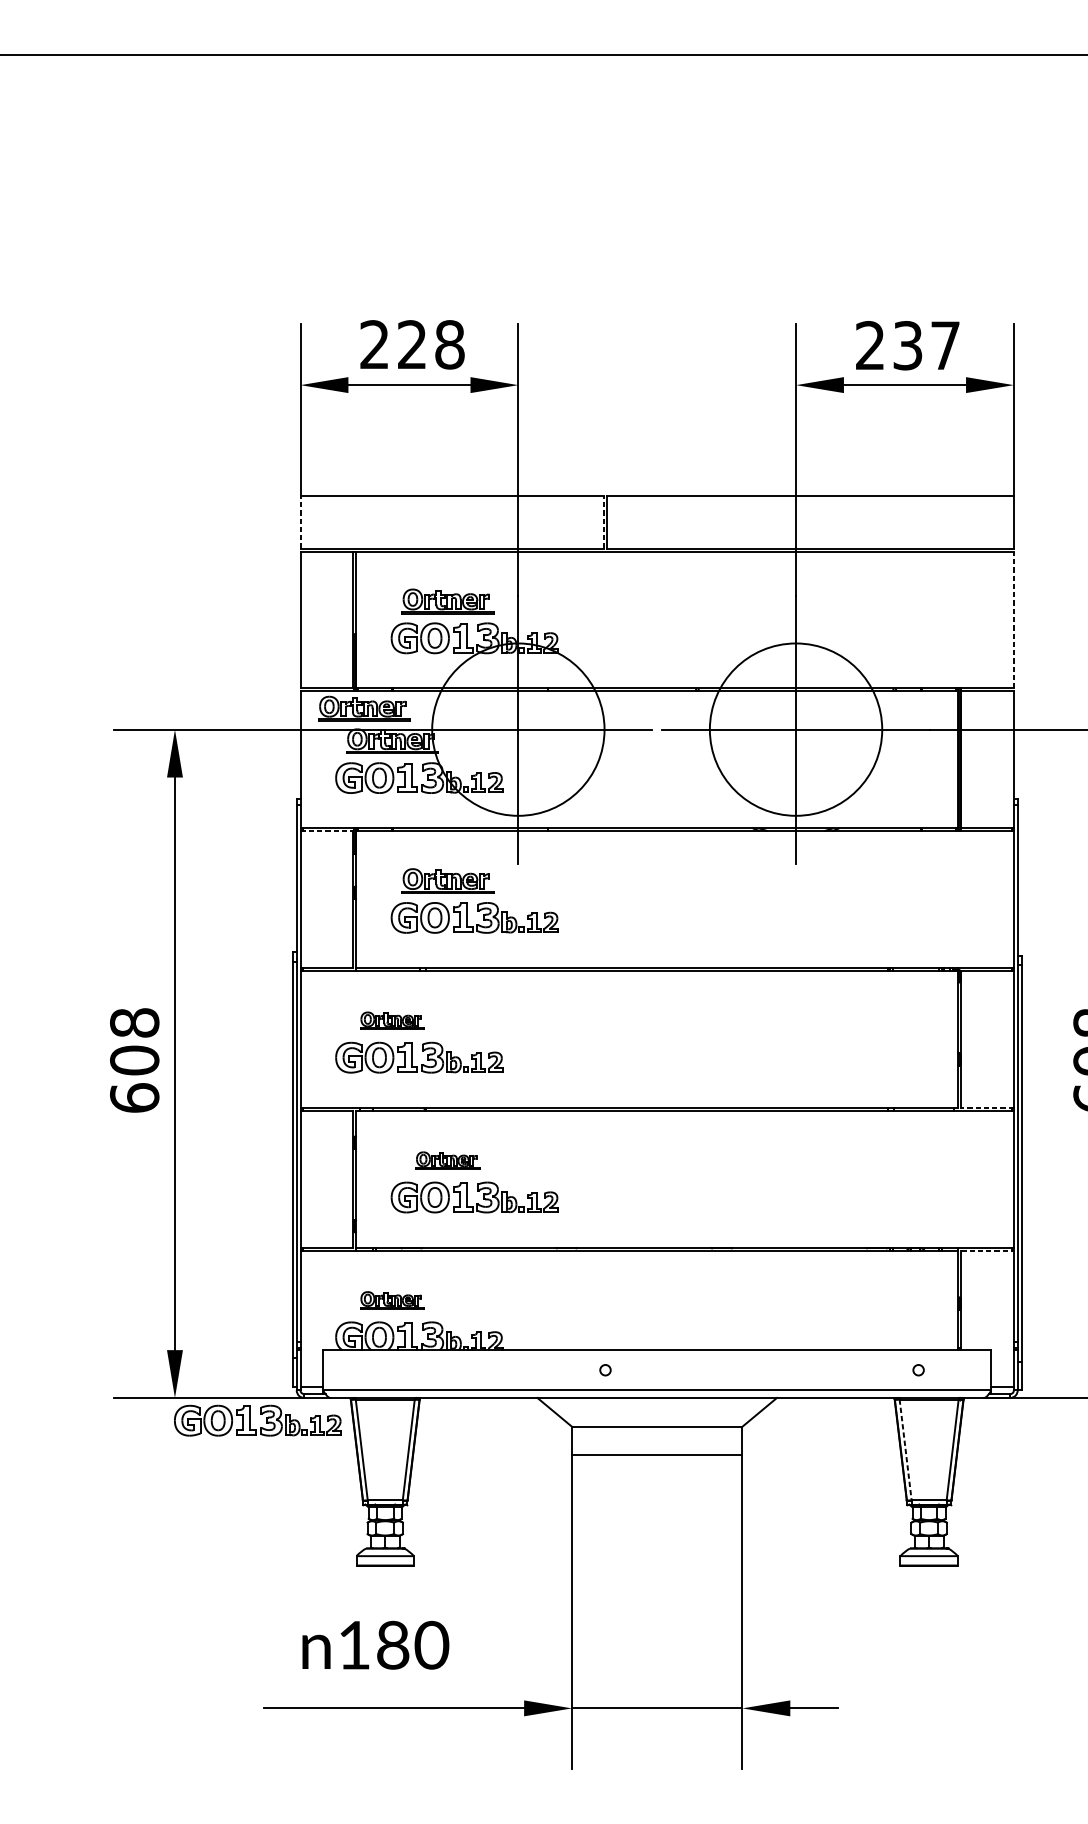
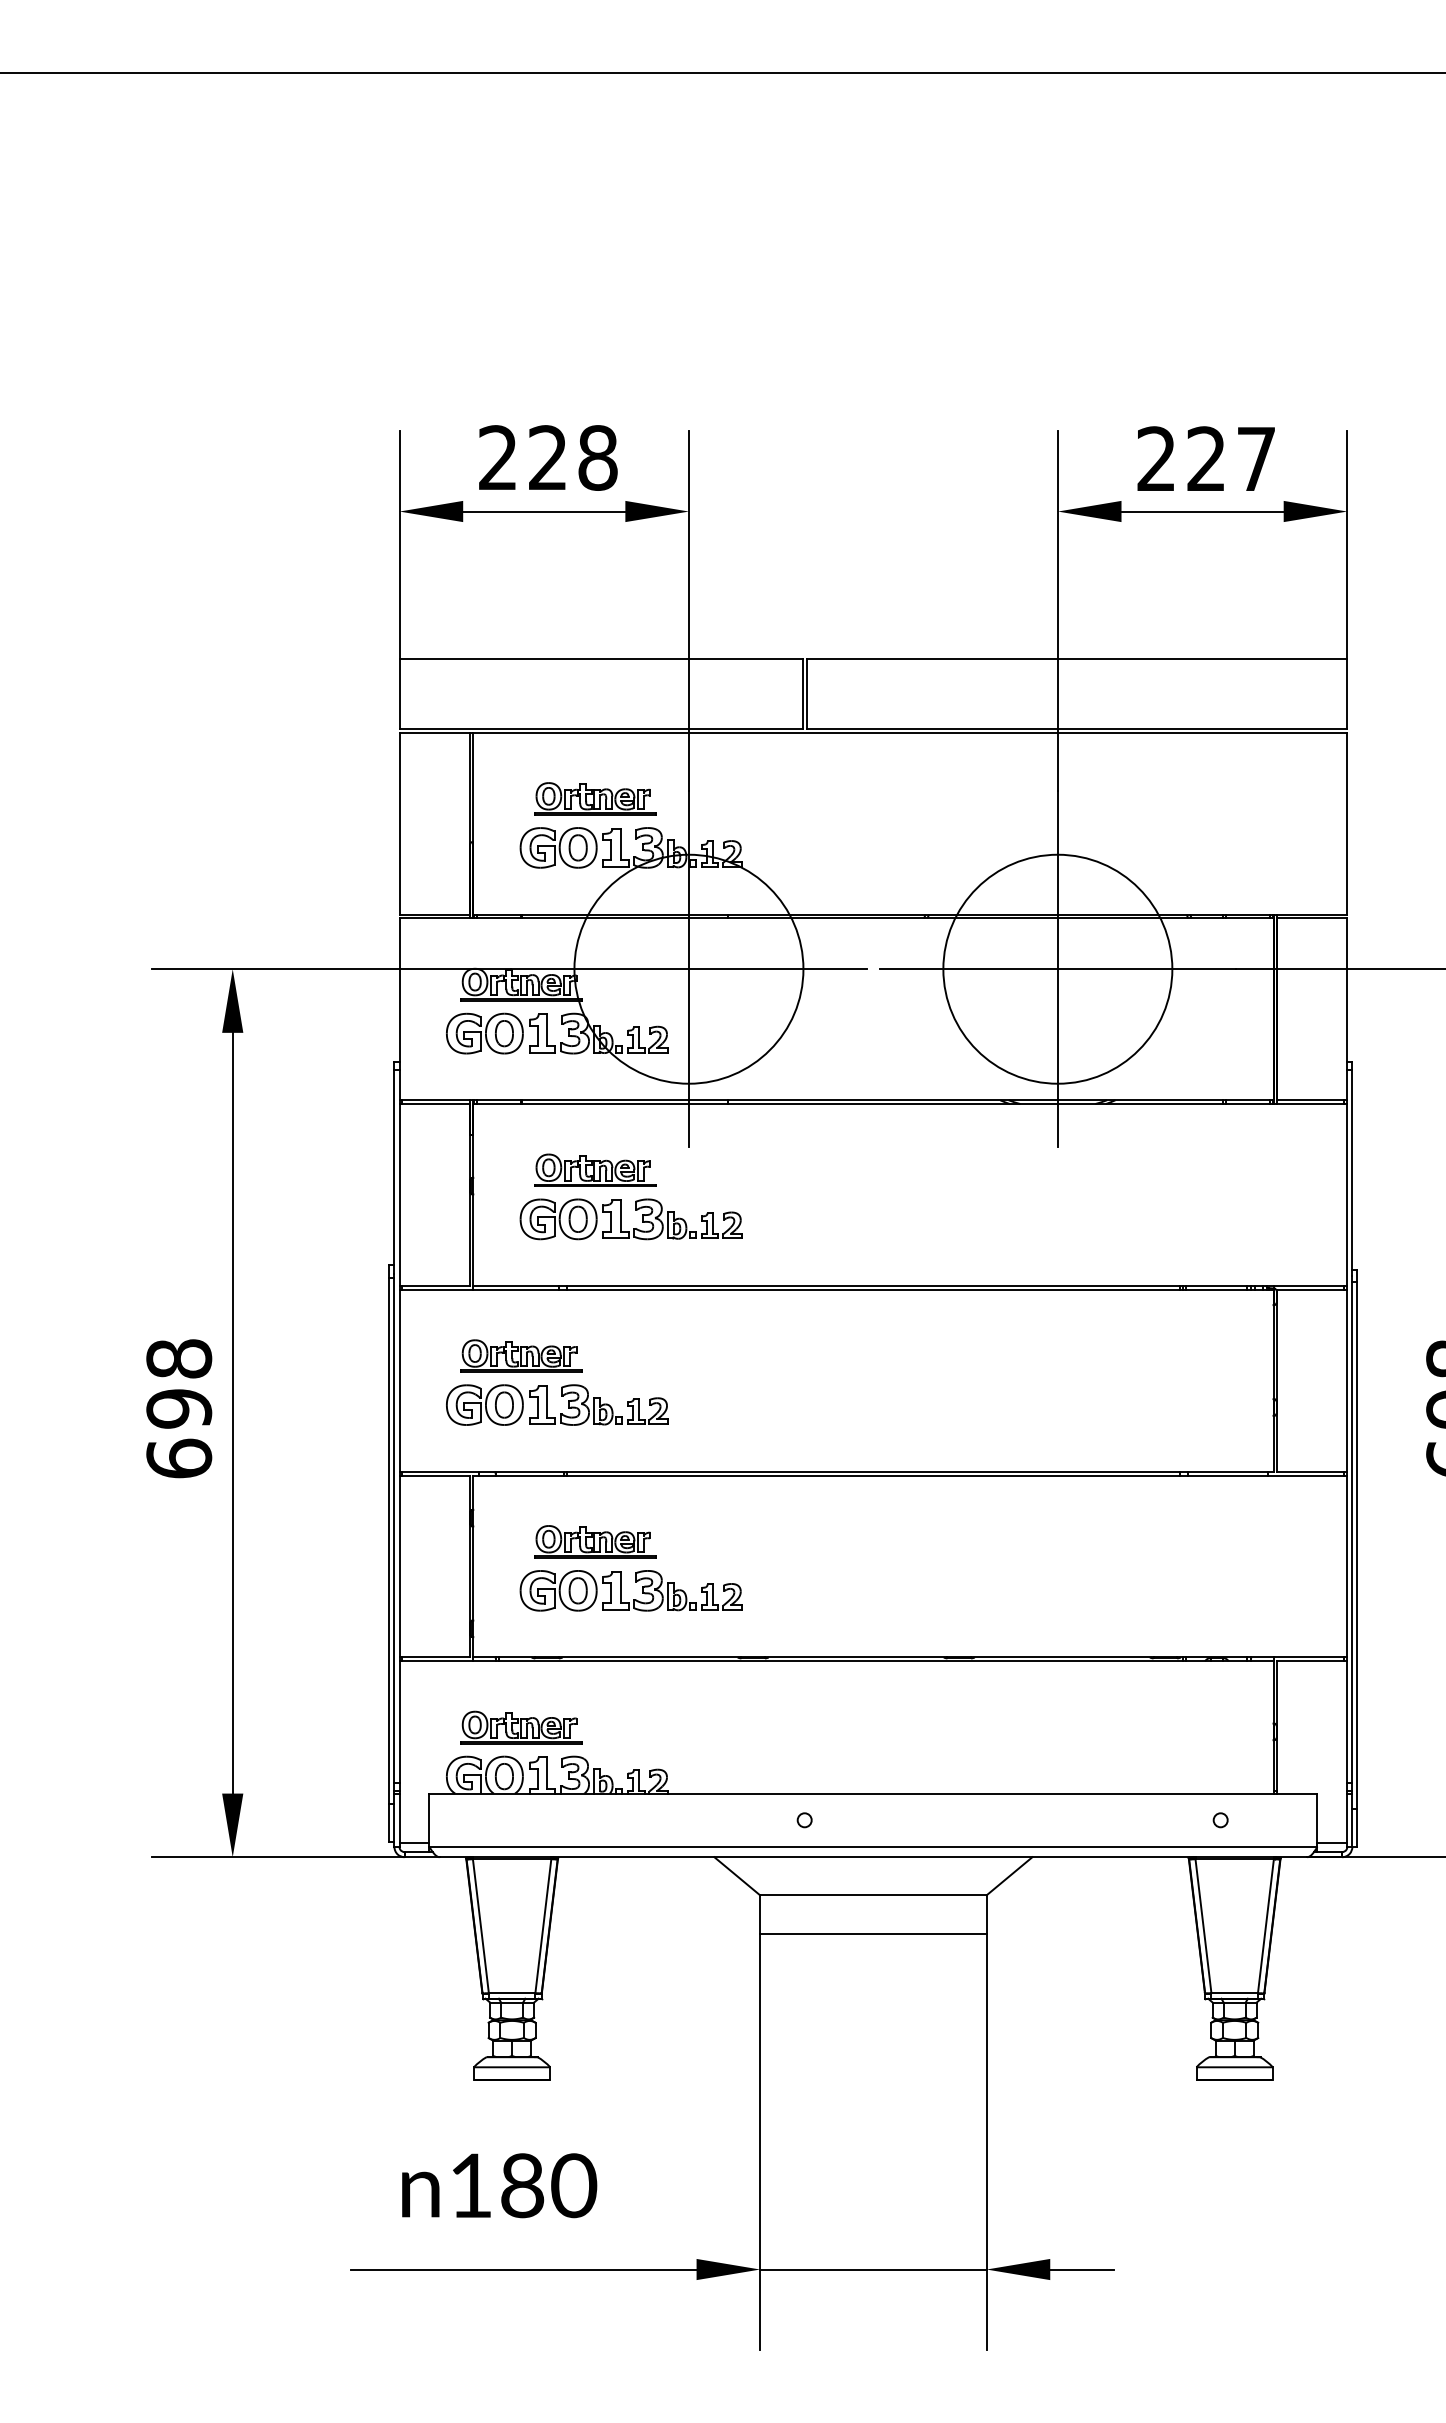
text: (907, 345) -> (1206, 459), 237 -> 227
line: (300, 522) -> (399, 693), dashed -> solid
line: (603, 522) -> (802, 693), dashed -> solid
line: (1014, 619) -> (1347, 823), dashed -> solid
part: (364, 708) -> (484, 940), removed
line: (326, 831) -> (434, 1104), dashed -> solid
part: (392, 1020) -> (521, 1355), size x1.43
text: (134, 1060) -> (179, 1408), 608 -> 698
line: (987, 1107) -> (1312, 1471), dashed -> solid
part: (448, 1160) -> (595, 1541), size x1.43
line: (987, 1250) -> (1312, 1661), dashed -> solid
part: (392, 1300) -> (521, 1727), size x1.43
part: (250, 1420) -> (333, 1887), removed
line: (905, 1450) -> (1203, 1926), dashed -> solid

